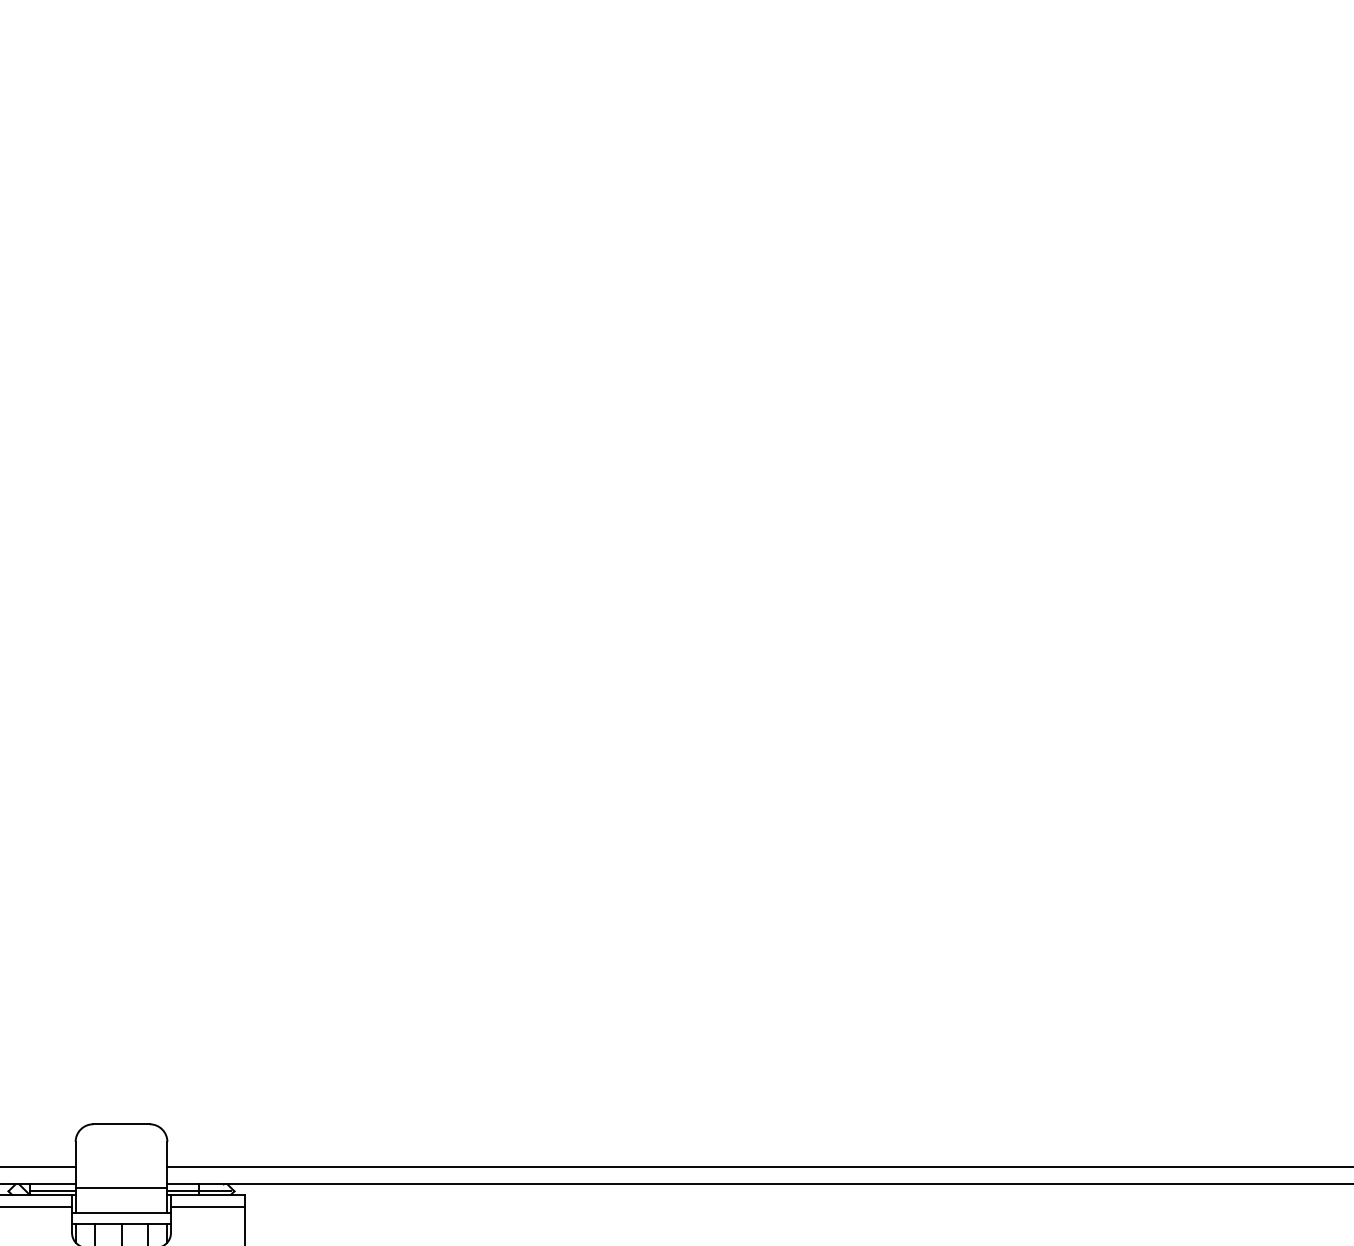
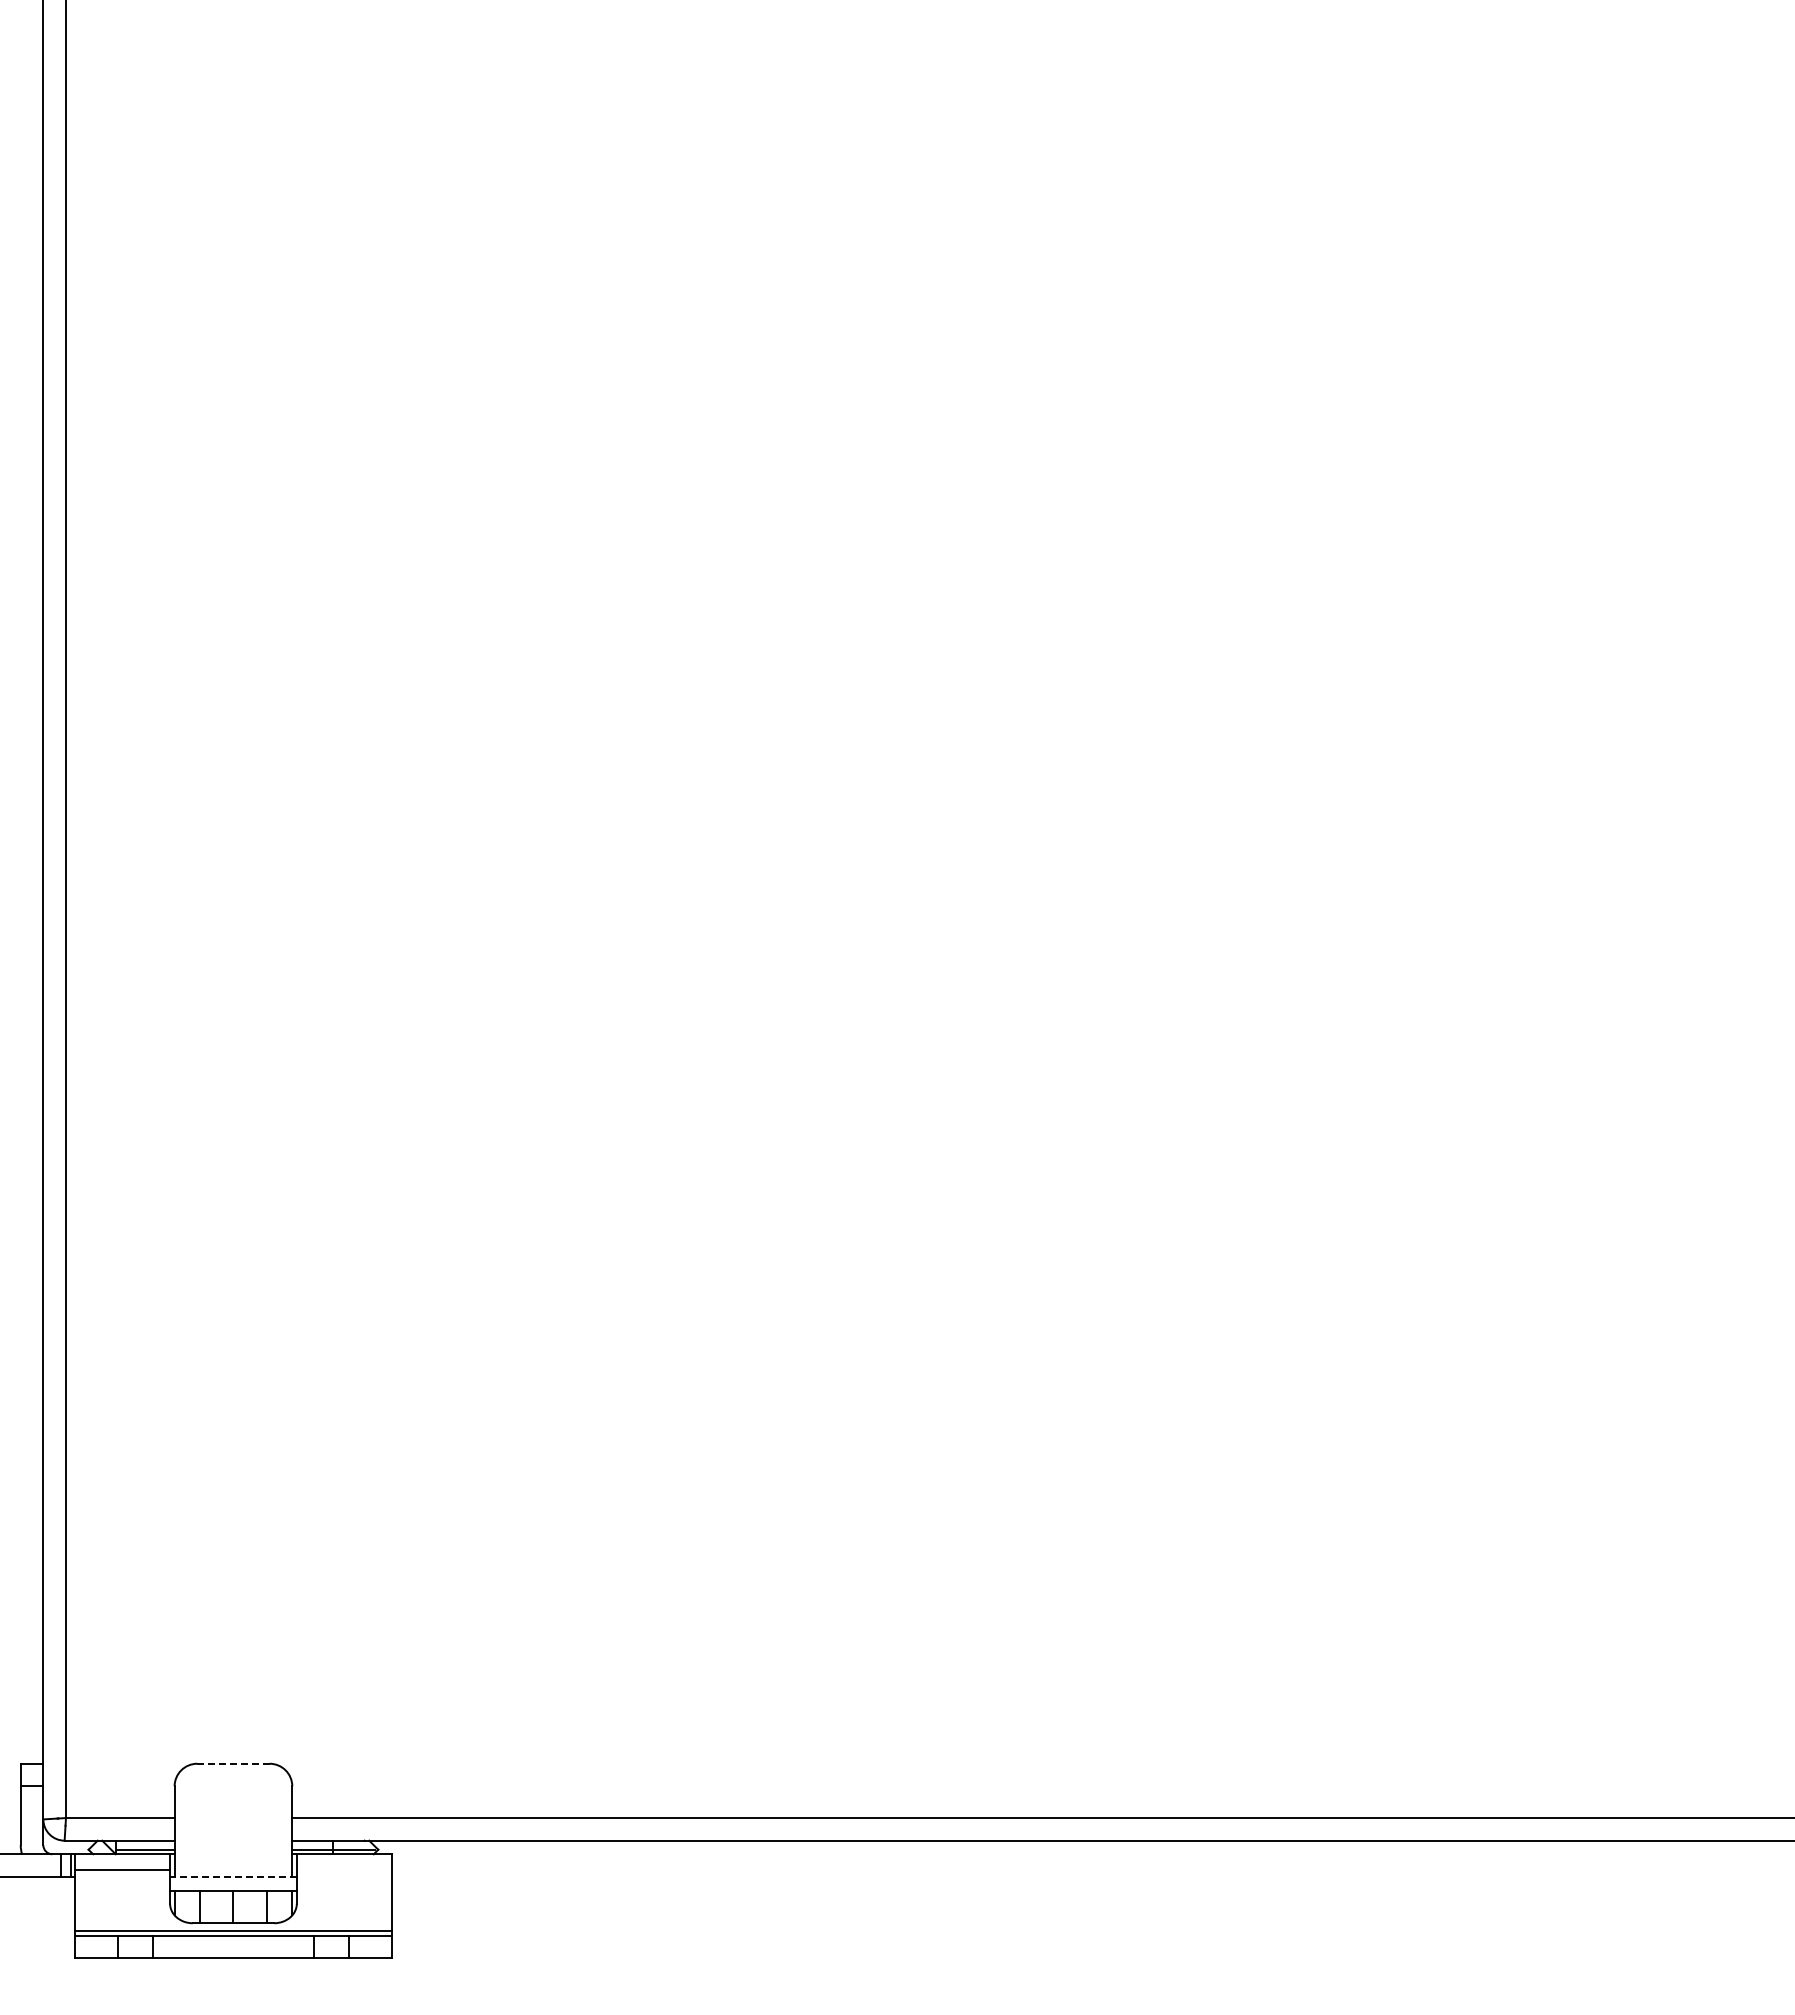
line: (121, 1124) -> (233, 1763), solid -> dashed
line: (121, 1188) -> (233, 1845), removed
line: (207, 1207) -> (343, 1870), removed
line: (120, 1212) -> (232, 1876), solid -> dashed

